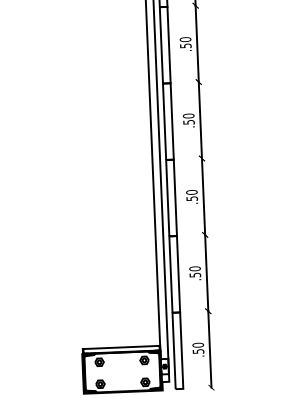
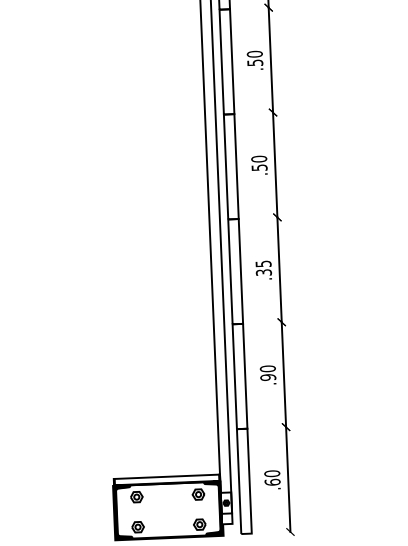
text: (191, 195) -> (263, 268), .50 -> .35
text: (194, 274) -> (267, 376), .50 -> .90
text: (198, 351) -> (272, 482), .50 -> .60

